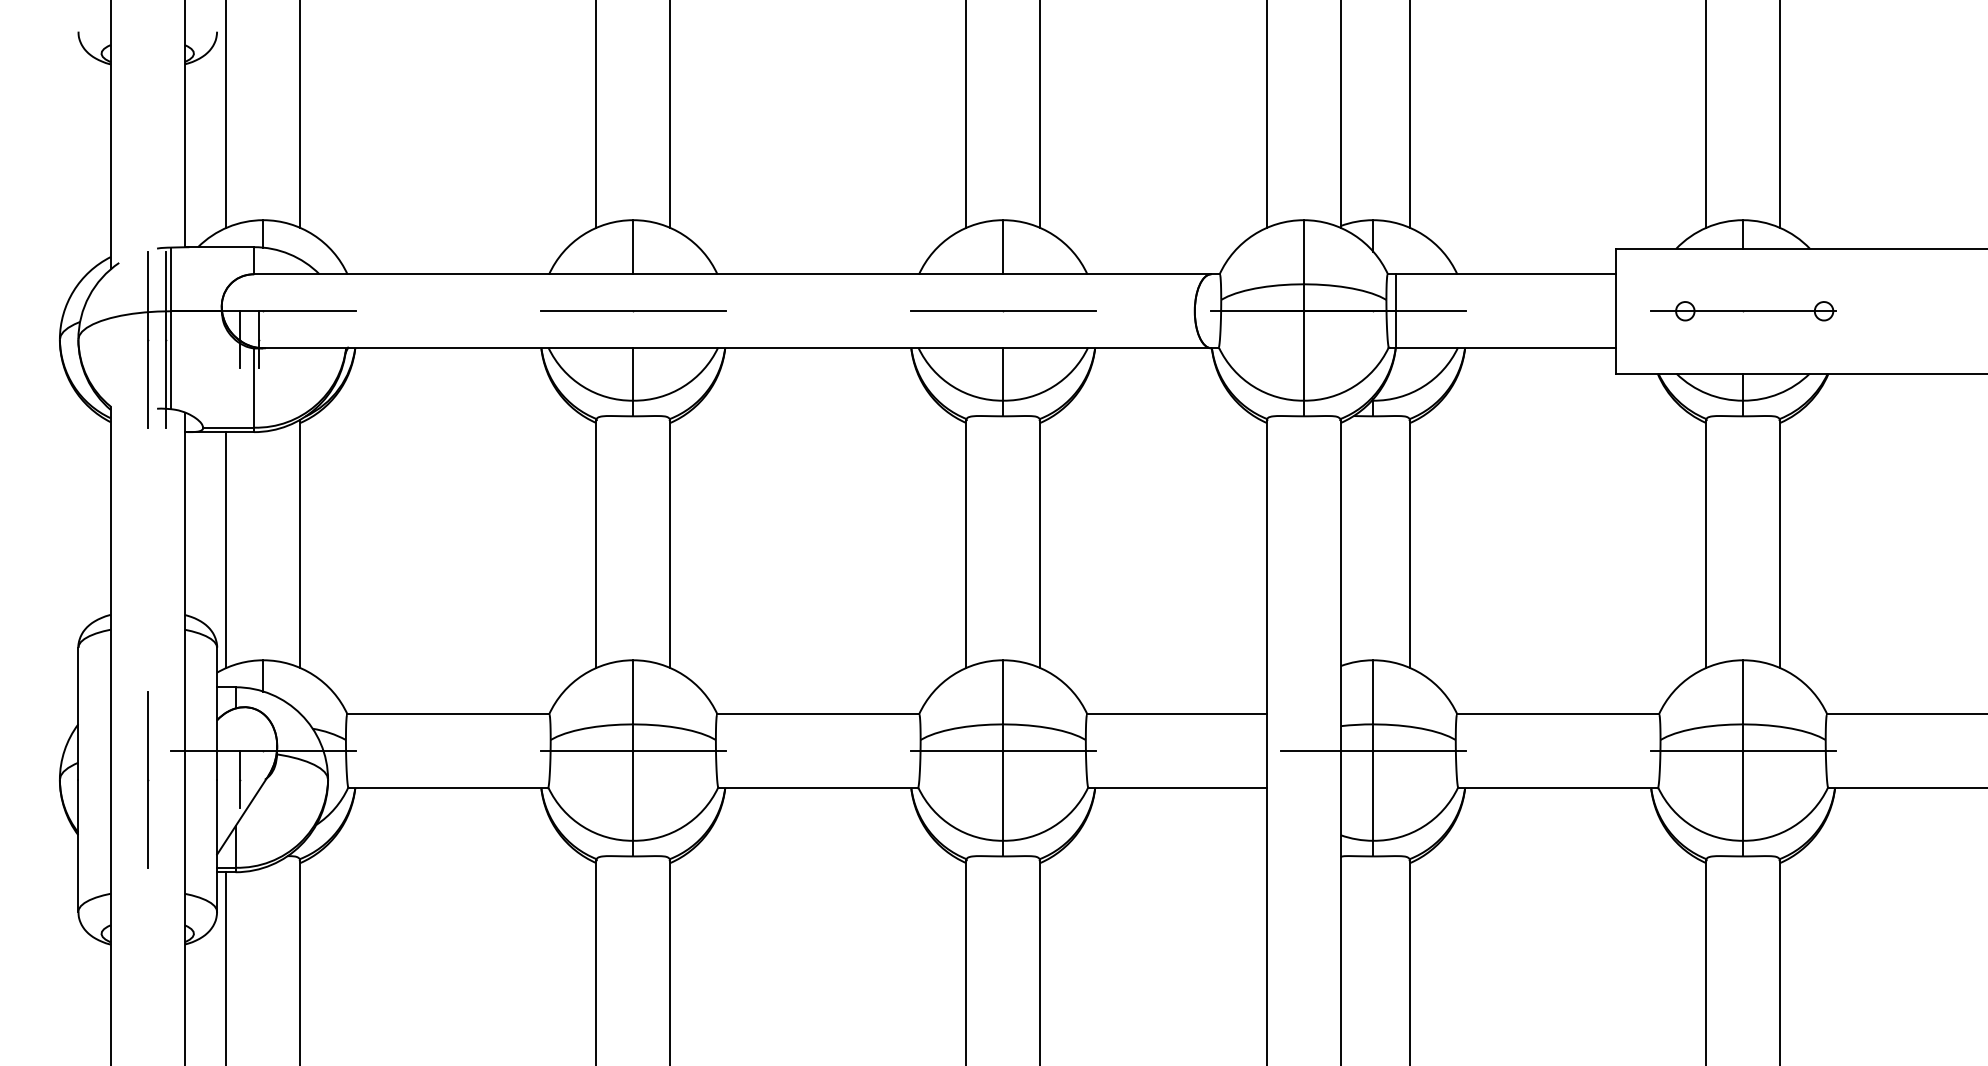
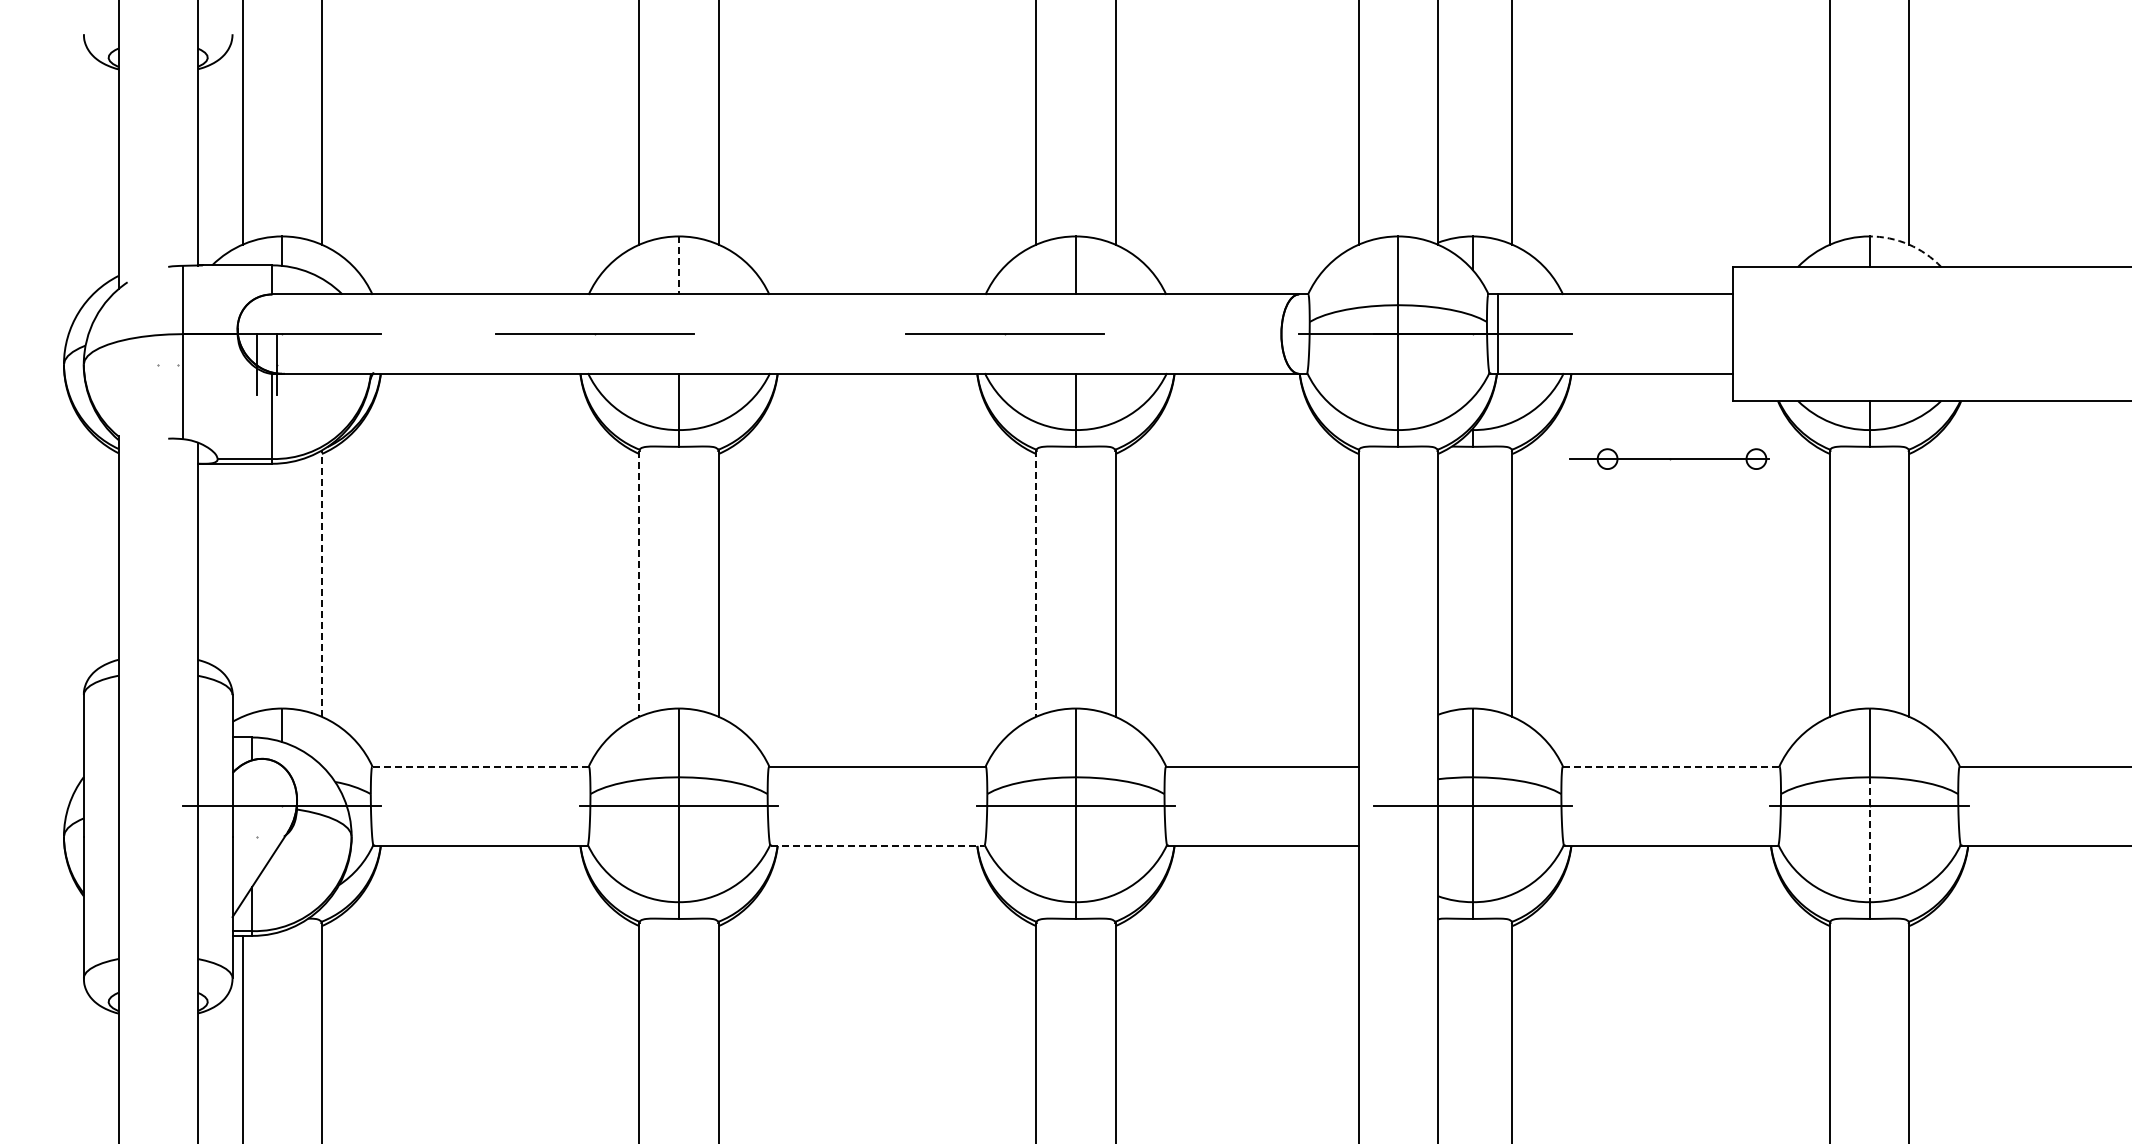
arc: (1779, 227) -> (1908, 244), solid -> dashed
line: (633, 247) -> (679, 265), solid -> dashed
part: (1743, 310) -> (1669, 458), moved
line: (632, 311) -> (594, 334), moved
line: (1002, 311) -> (1004, 334), moved
line: (148, 339) -> (158, 364), removed
line: (166, 339) -> (178, 364), removed
line: (299, 543) -> (321, 583), solid -> dashed
line: (596, 543) -> (639, 583), solid -> dashed
line: (966, 544) -> (1036, 584), solid -> dashed
line: (226, 549) -> (242, 589), removed
line: (448, 714) -> (480, 766), solid -> dashed
line: (1557, 714) -> (1670, 766), solid -> dashed
line: (148, 779) -> (158, 836), removed
line: (240, 779) -> (257, 836), removed
line: (1743, 783) -> (1869, 840), solid -> dashed
line: (818, 787) -> (877, 845), solid -> dashed

